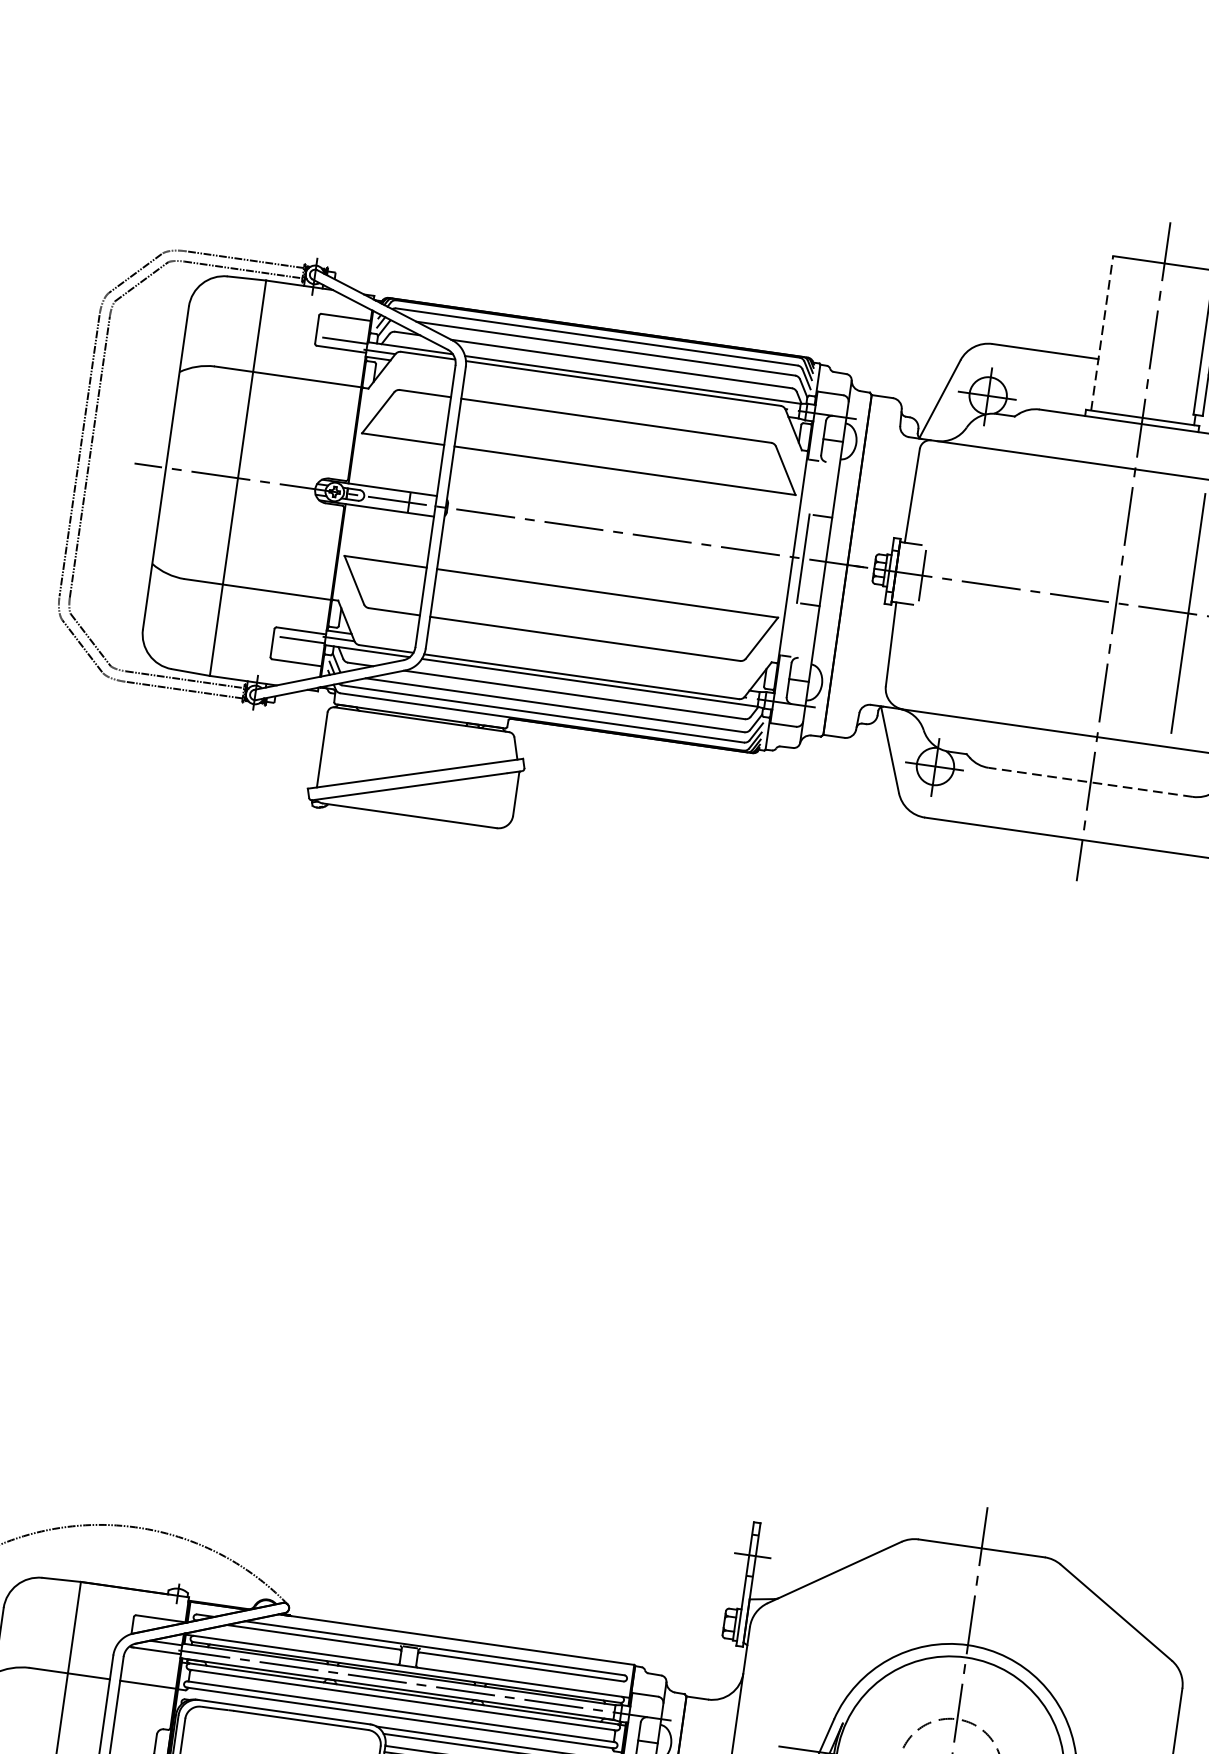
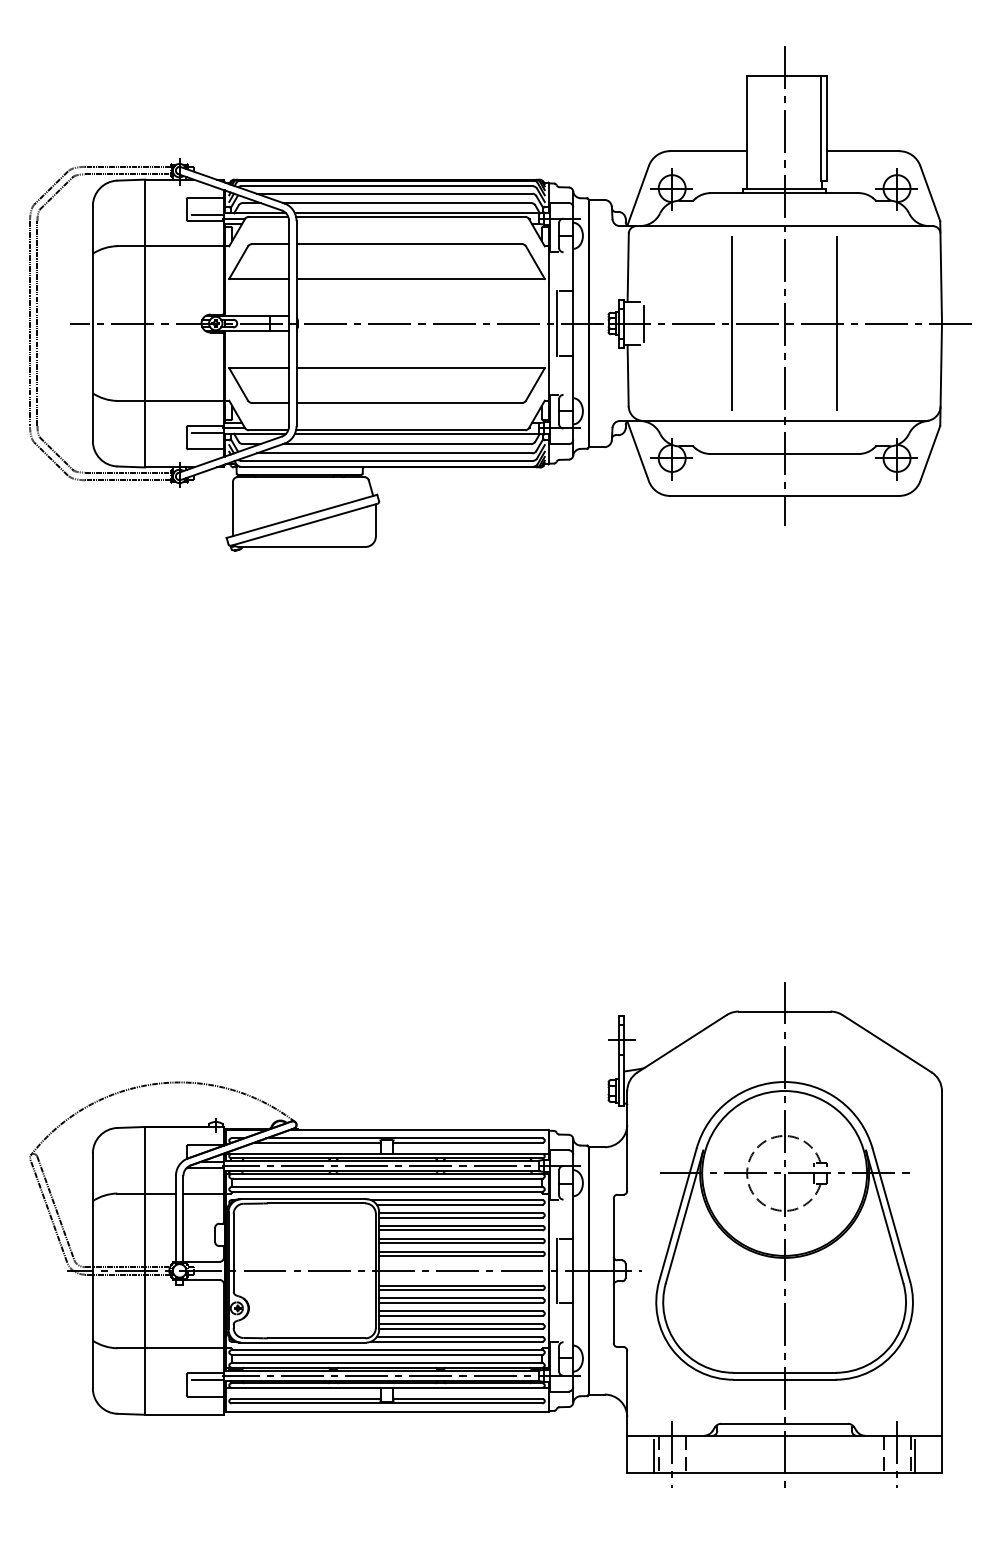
line: (1102, 332) -> (747, 131), dashed -> solid
line: (1044, 592) -> (732, 323), added
line: (1090, 781) -> (784, 453), dashed -> solid

